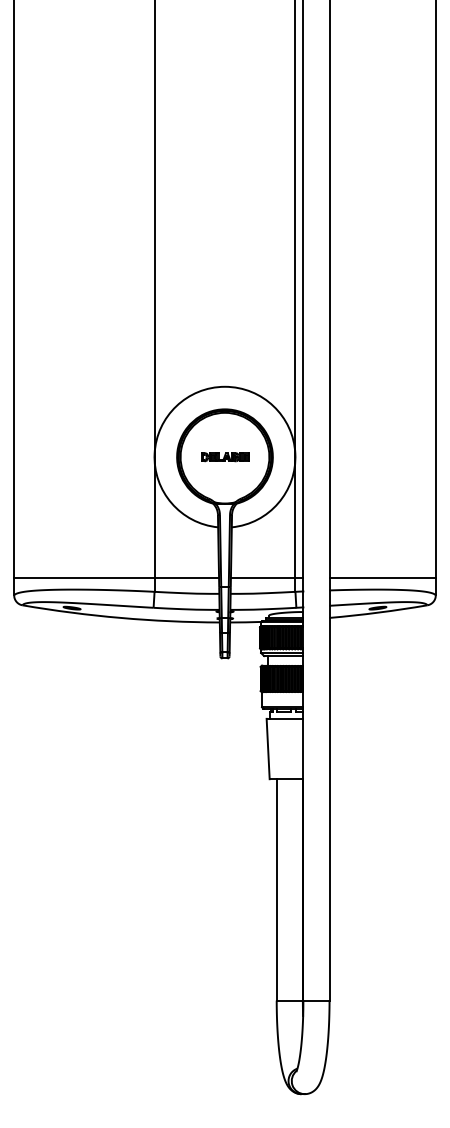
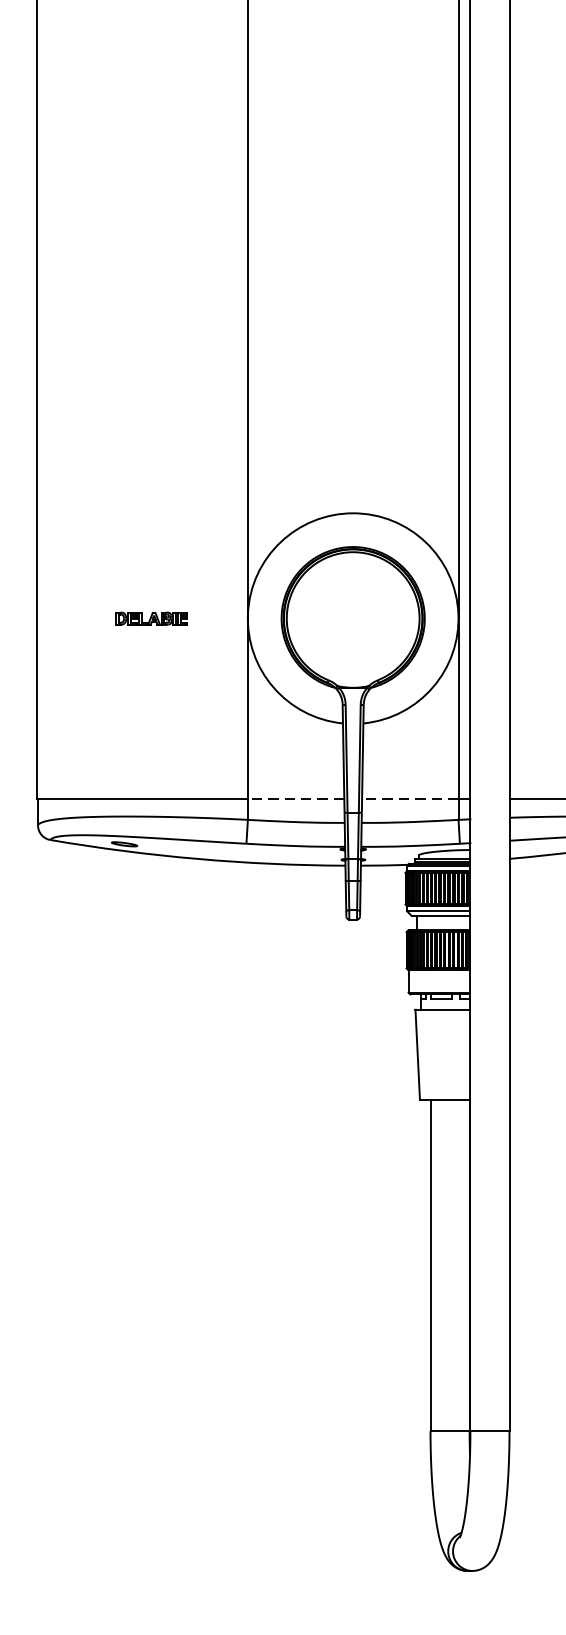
part: (225, 457) -> (152, 619), moved
line: (186, 577) -> (295, 798), solid -> dashed
line: (262, 577) -> (409, 798), solid -> dashed

